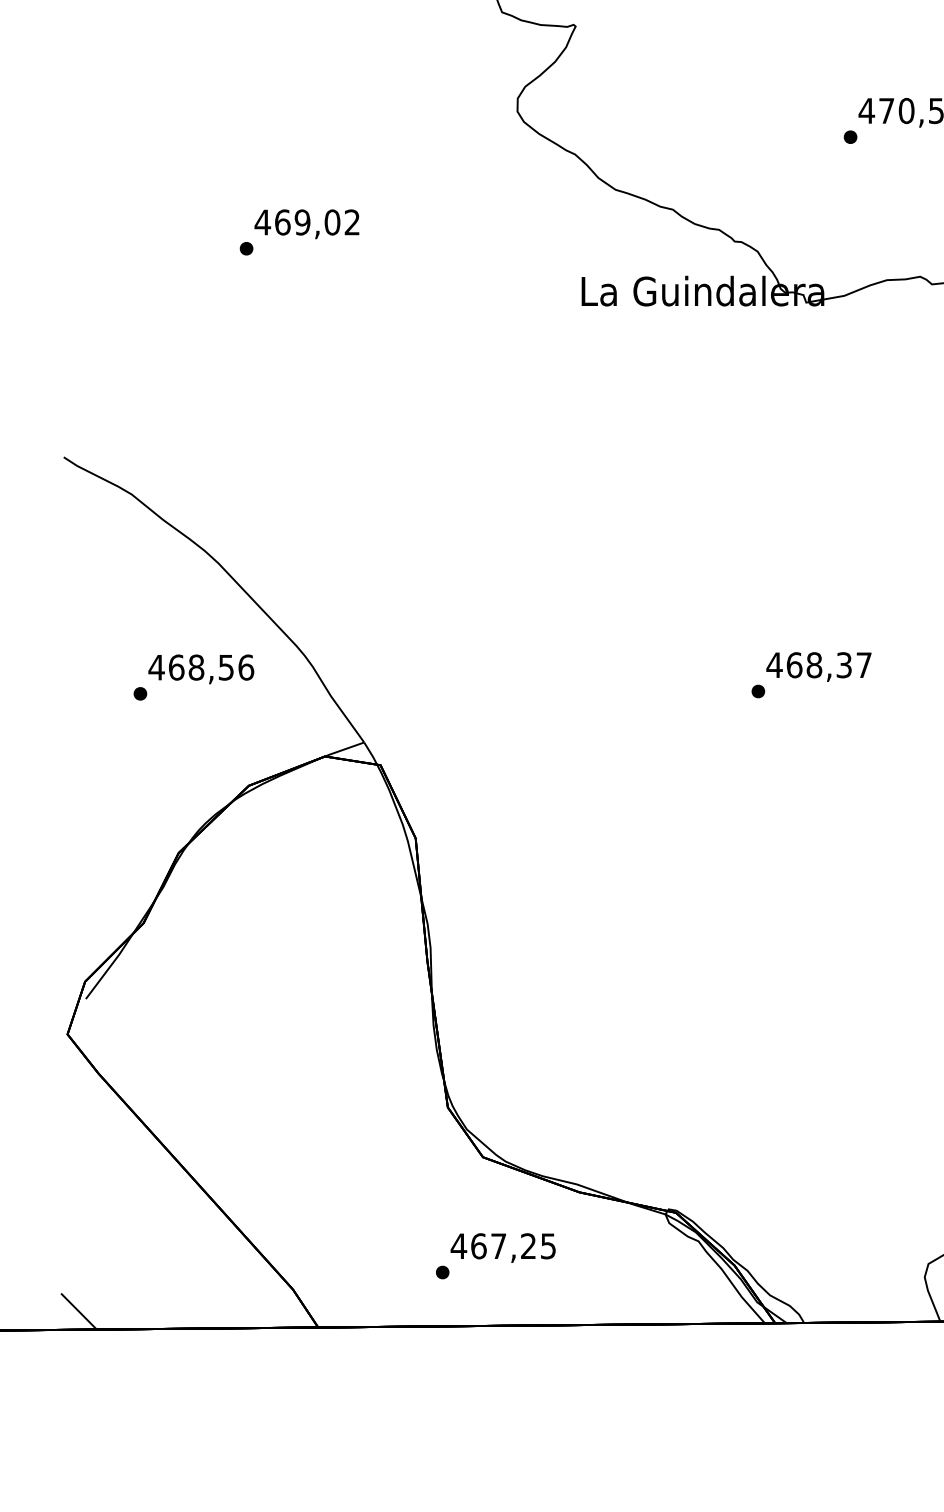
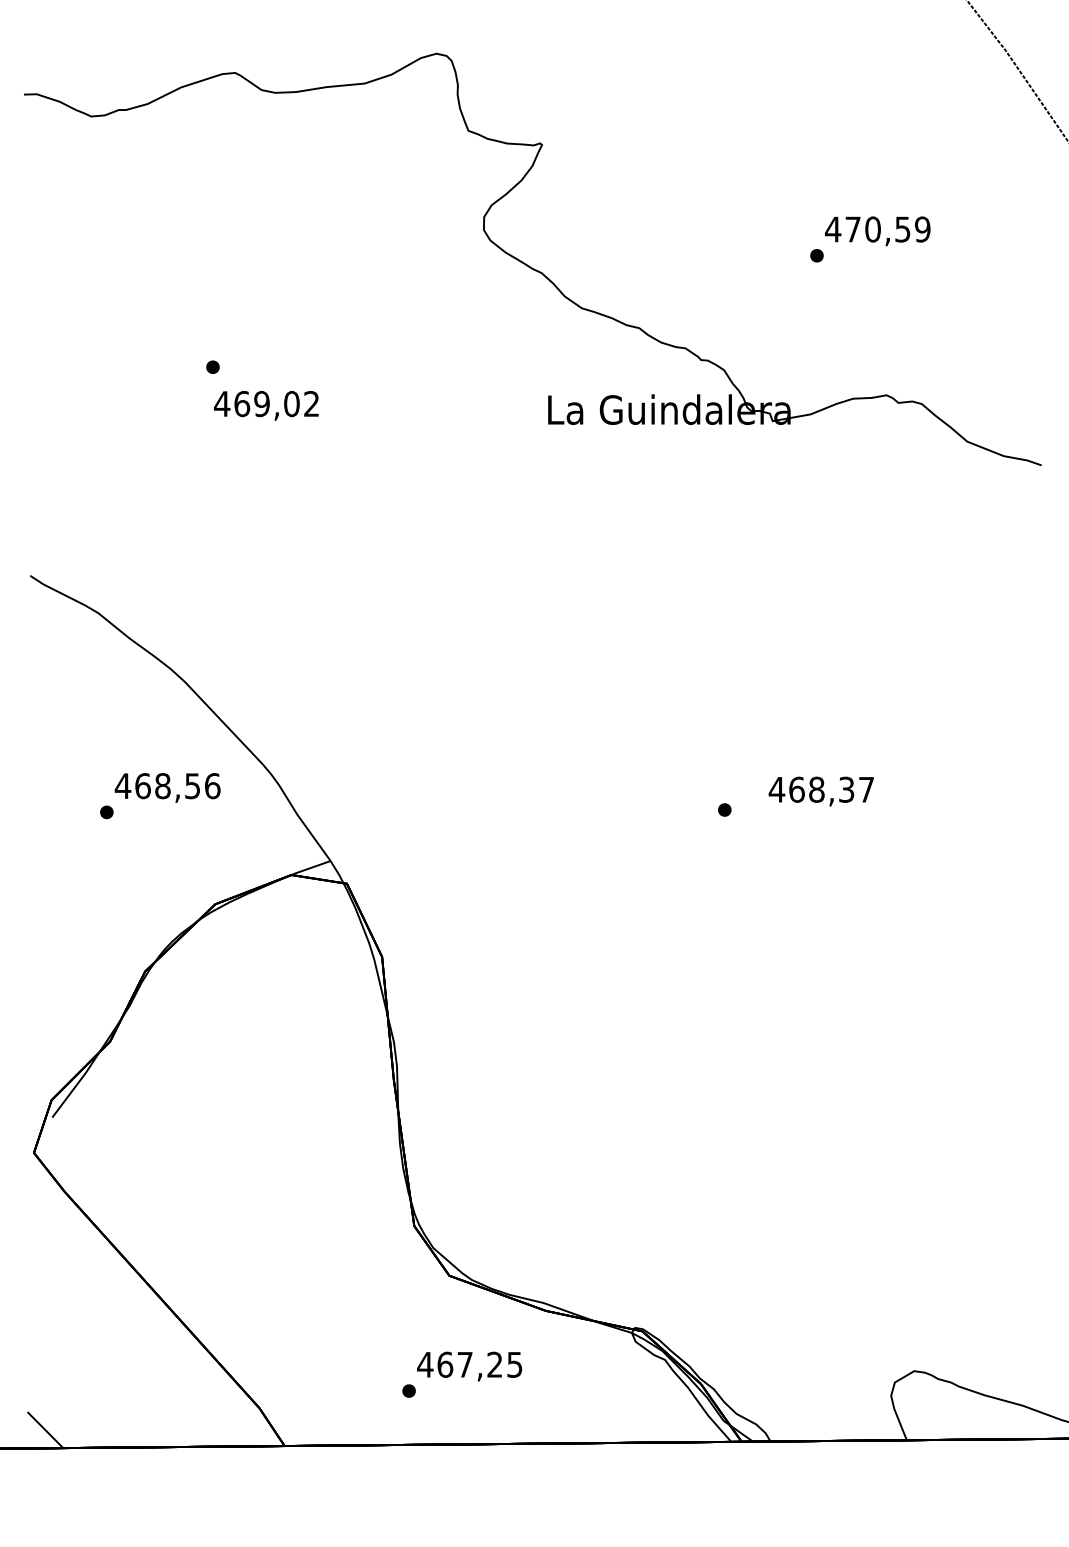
text: (307, 223) -> (266, 405), moved
text: (818, 666) -> (820, 791), moved

